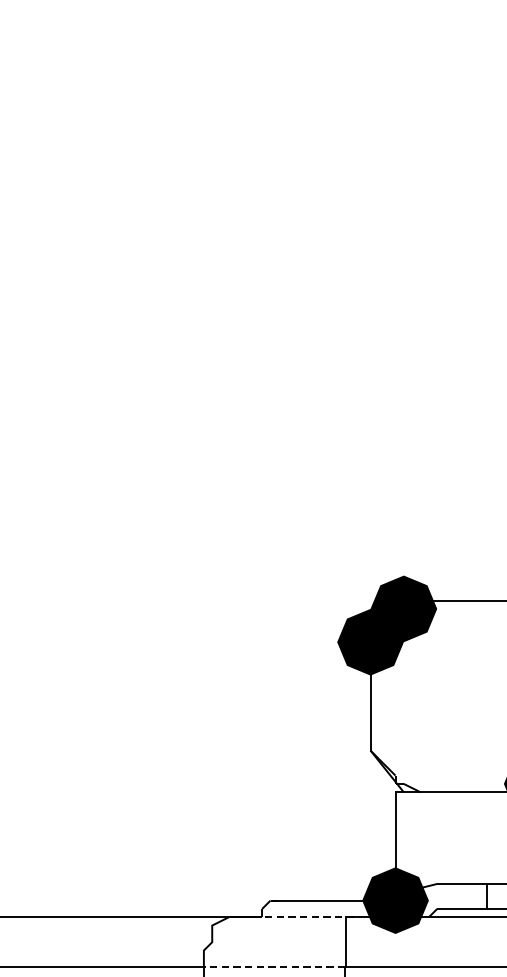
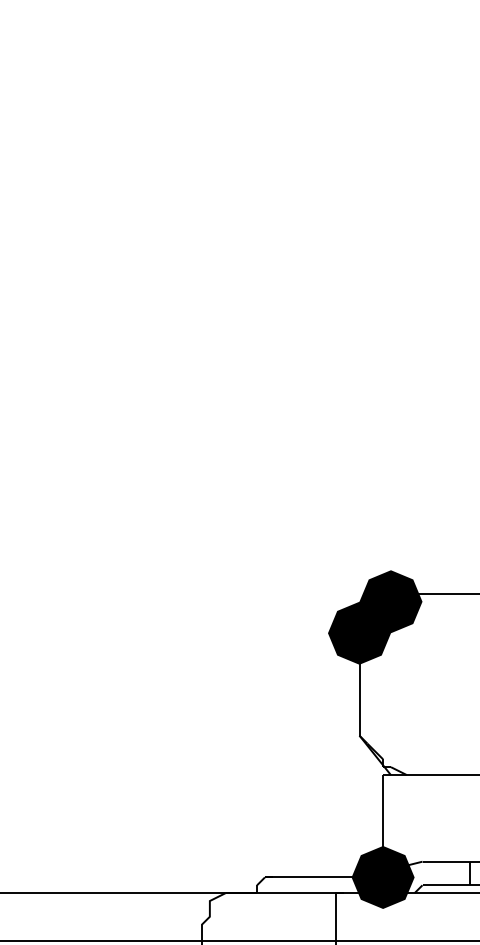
line: (302, 917) -> (295, 893), dashed -> solid
line: (274, 967) -> (268, 940), dashed -> solid

